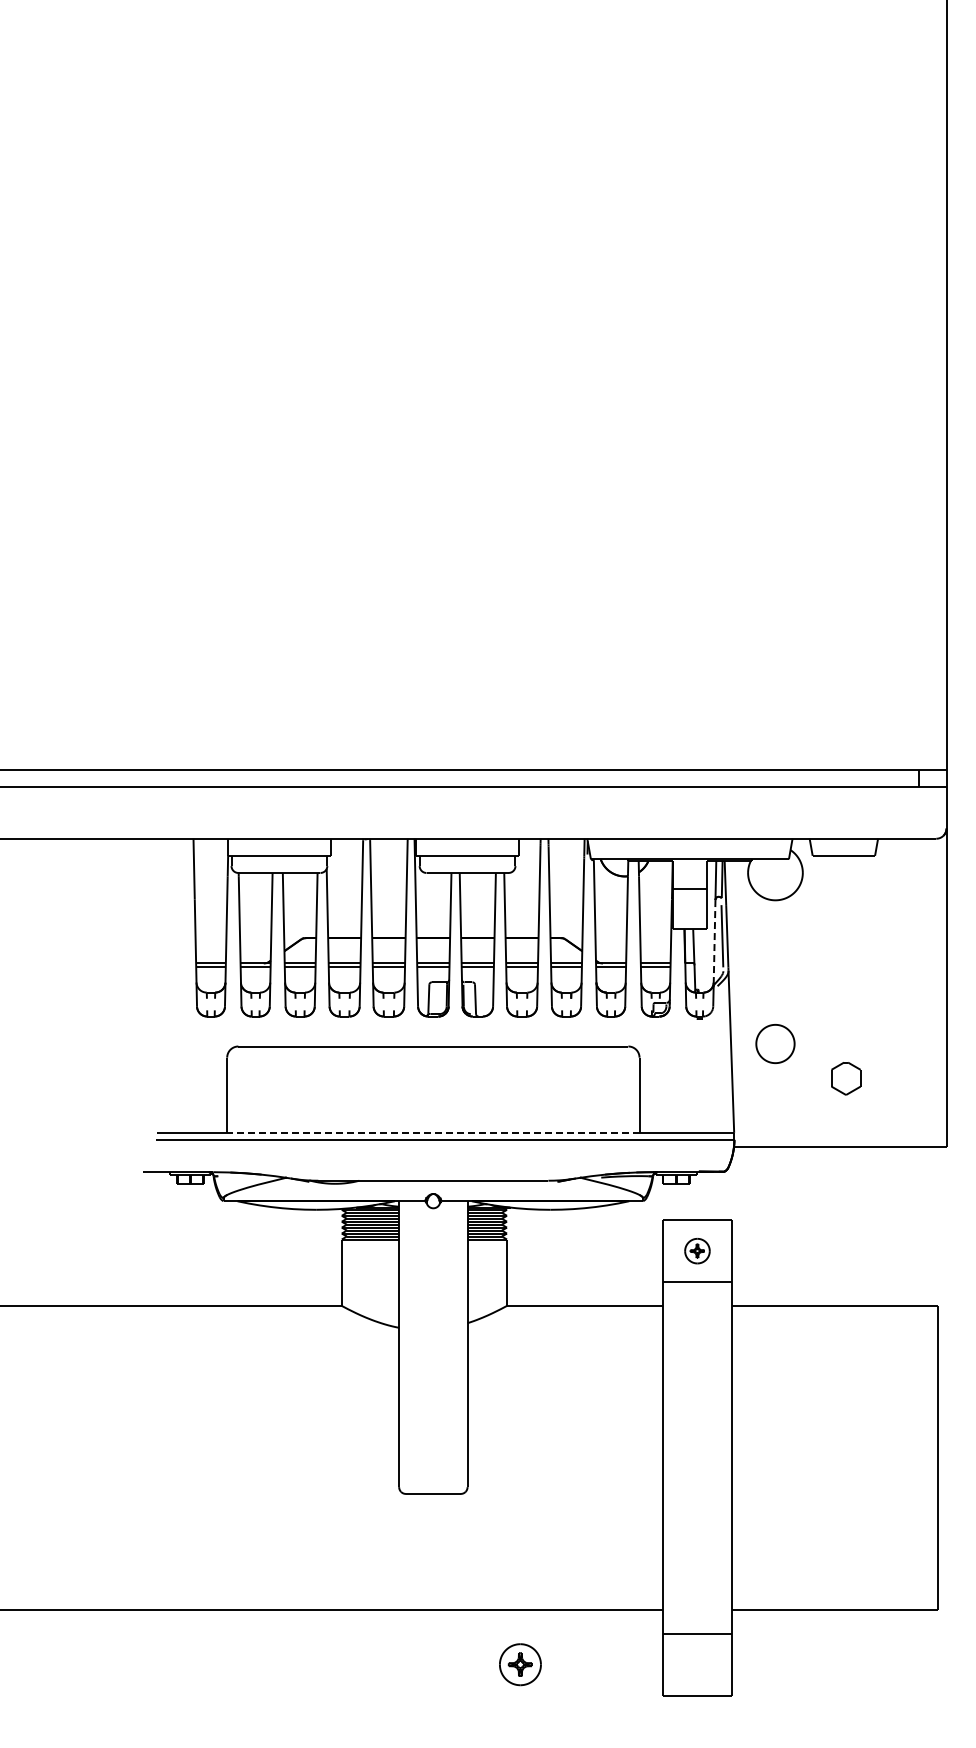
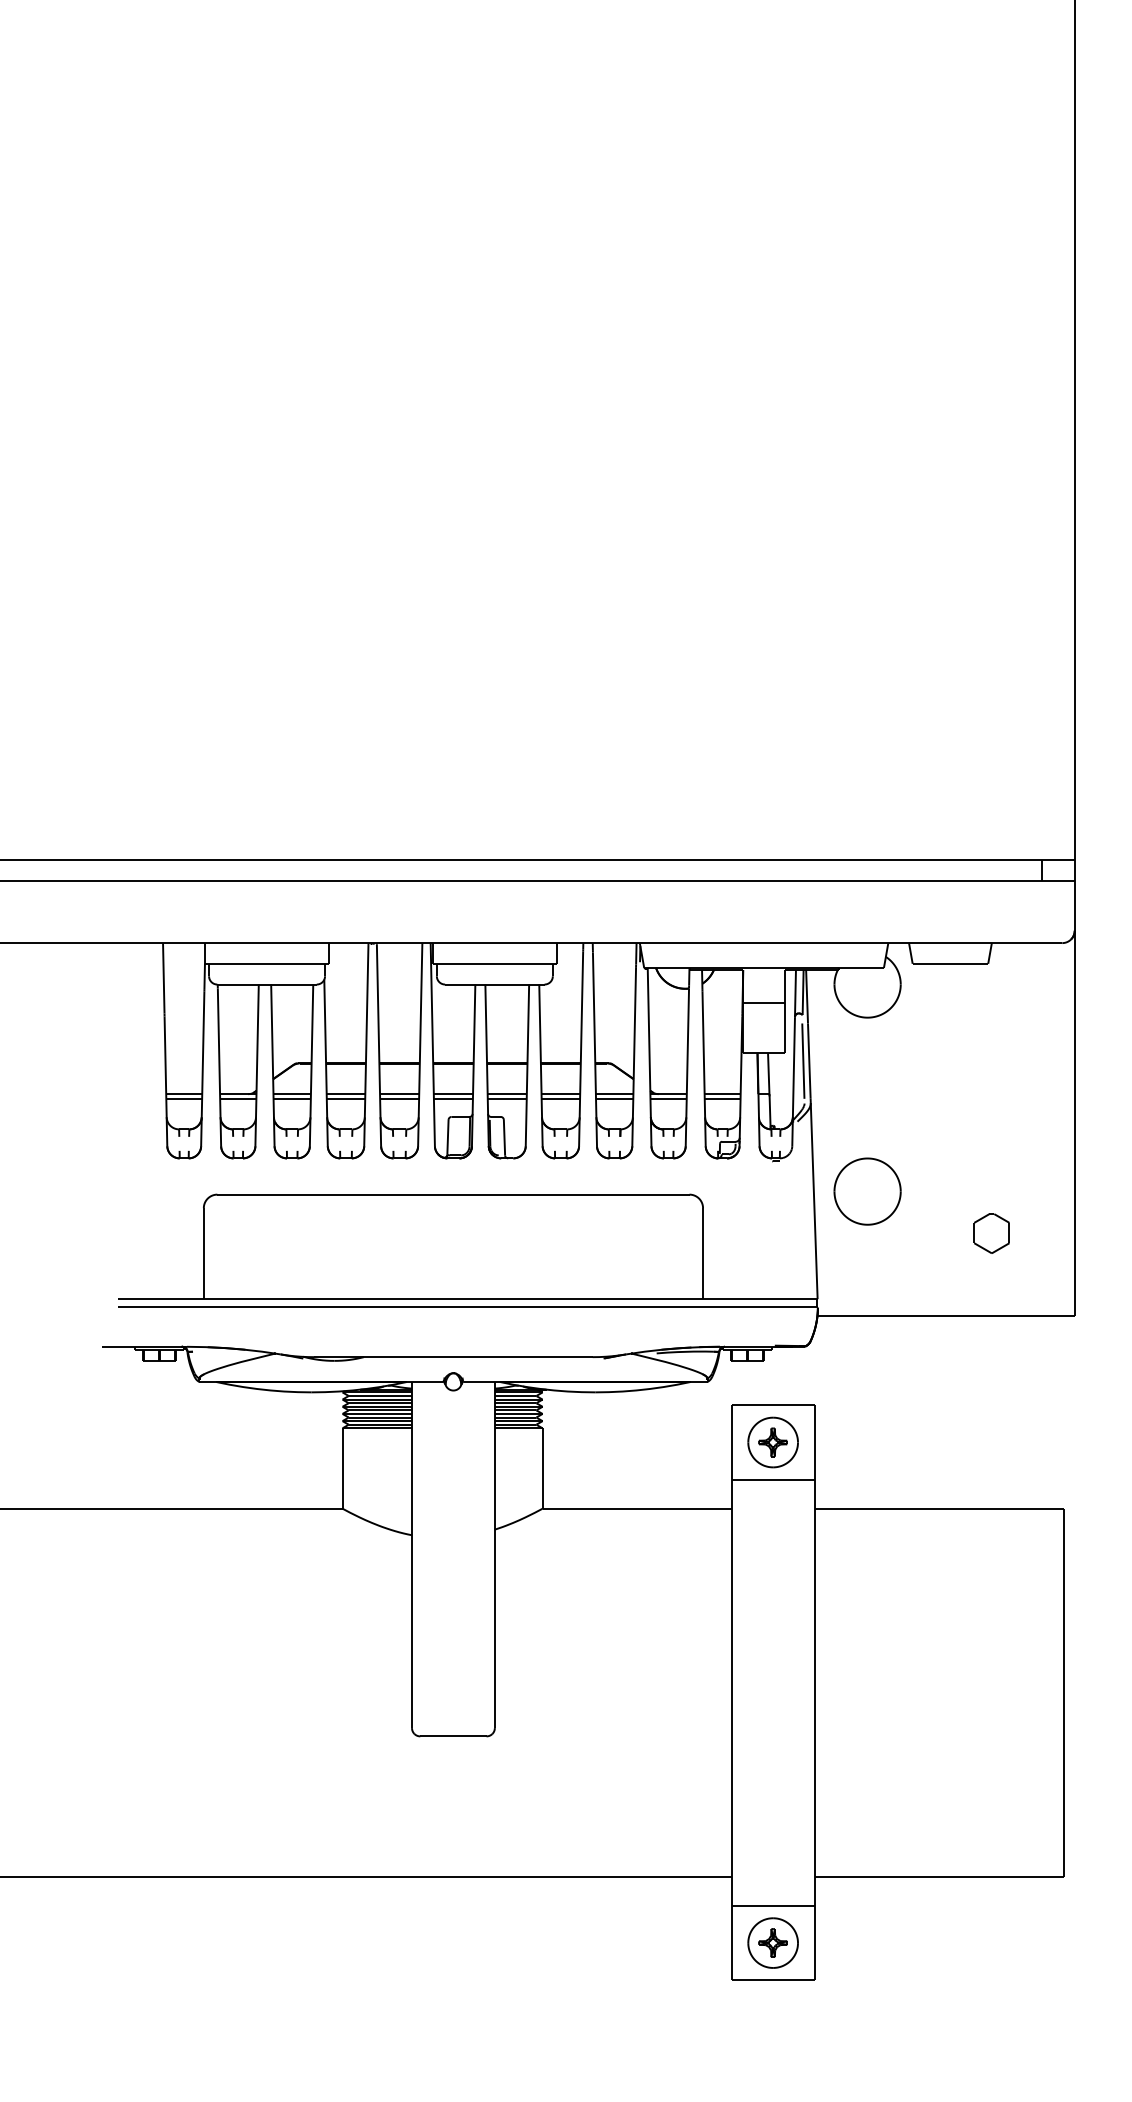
line: (714, 943) -> (793, 1069), dashed -> solid
part: (775, 1043) -> (867, 1191), size x1.43
part: (846, 1078) -> (992, 1233), moved
line: (432, 1132) -> (452, 1298), dashed -> solid
part: (697, 1250) -> (773, 1441), size x1.67
part: (520, 1664) -> (773, 1942), moved

